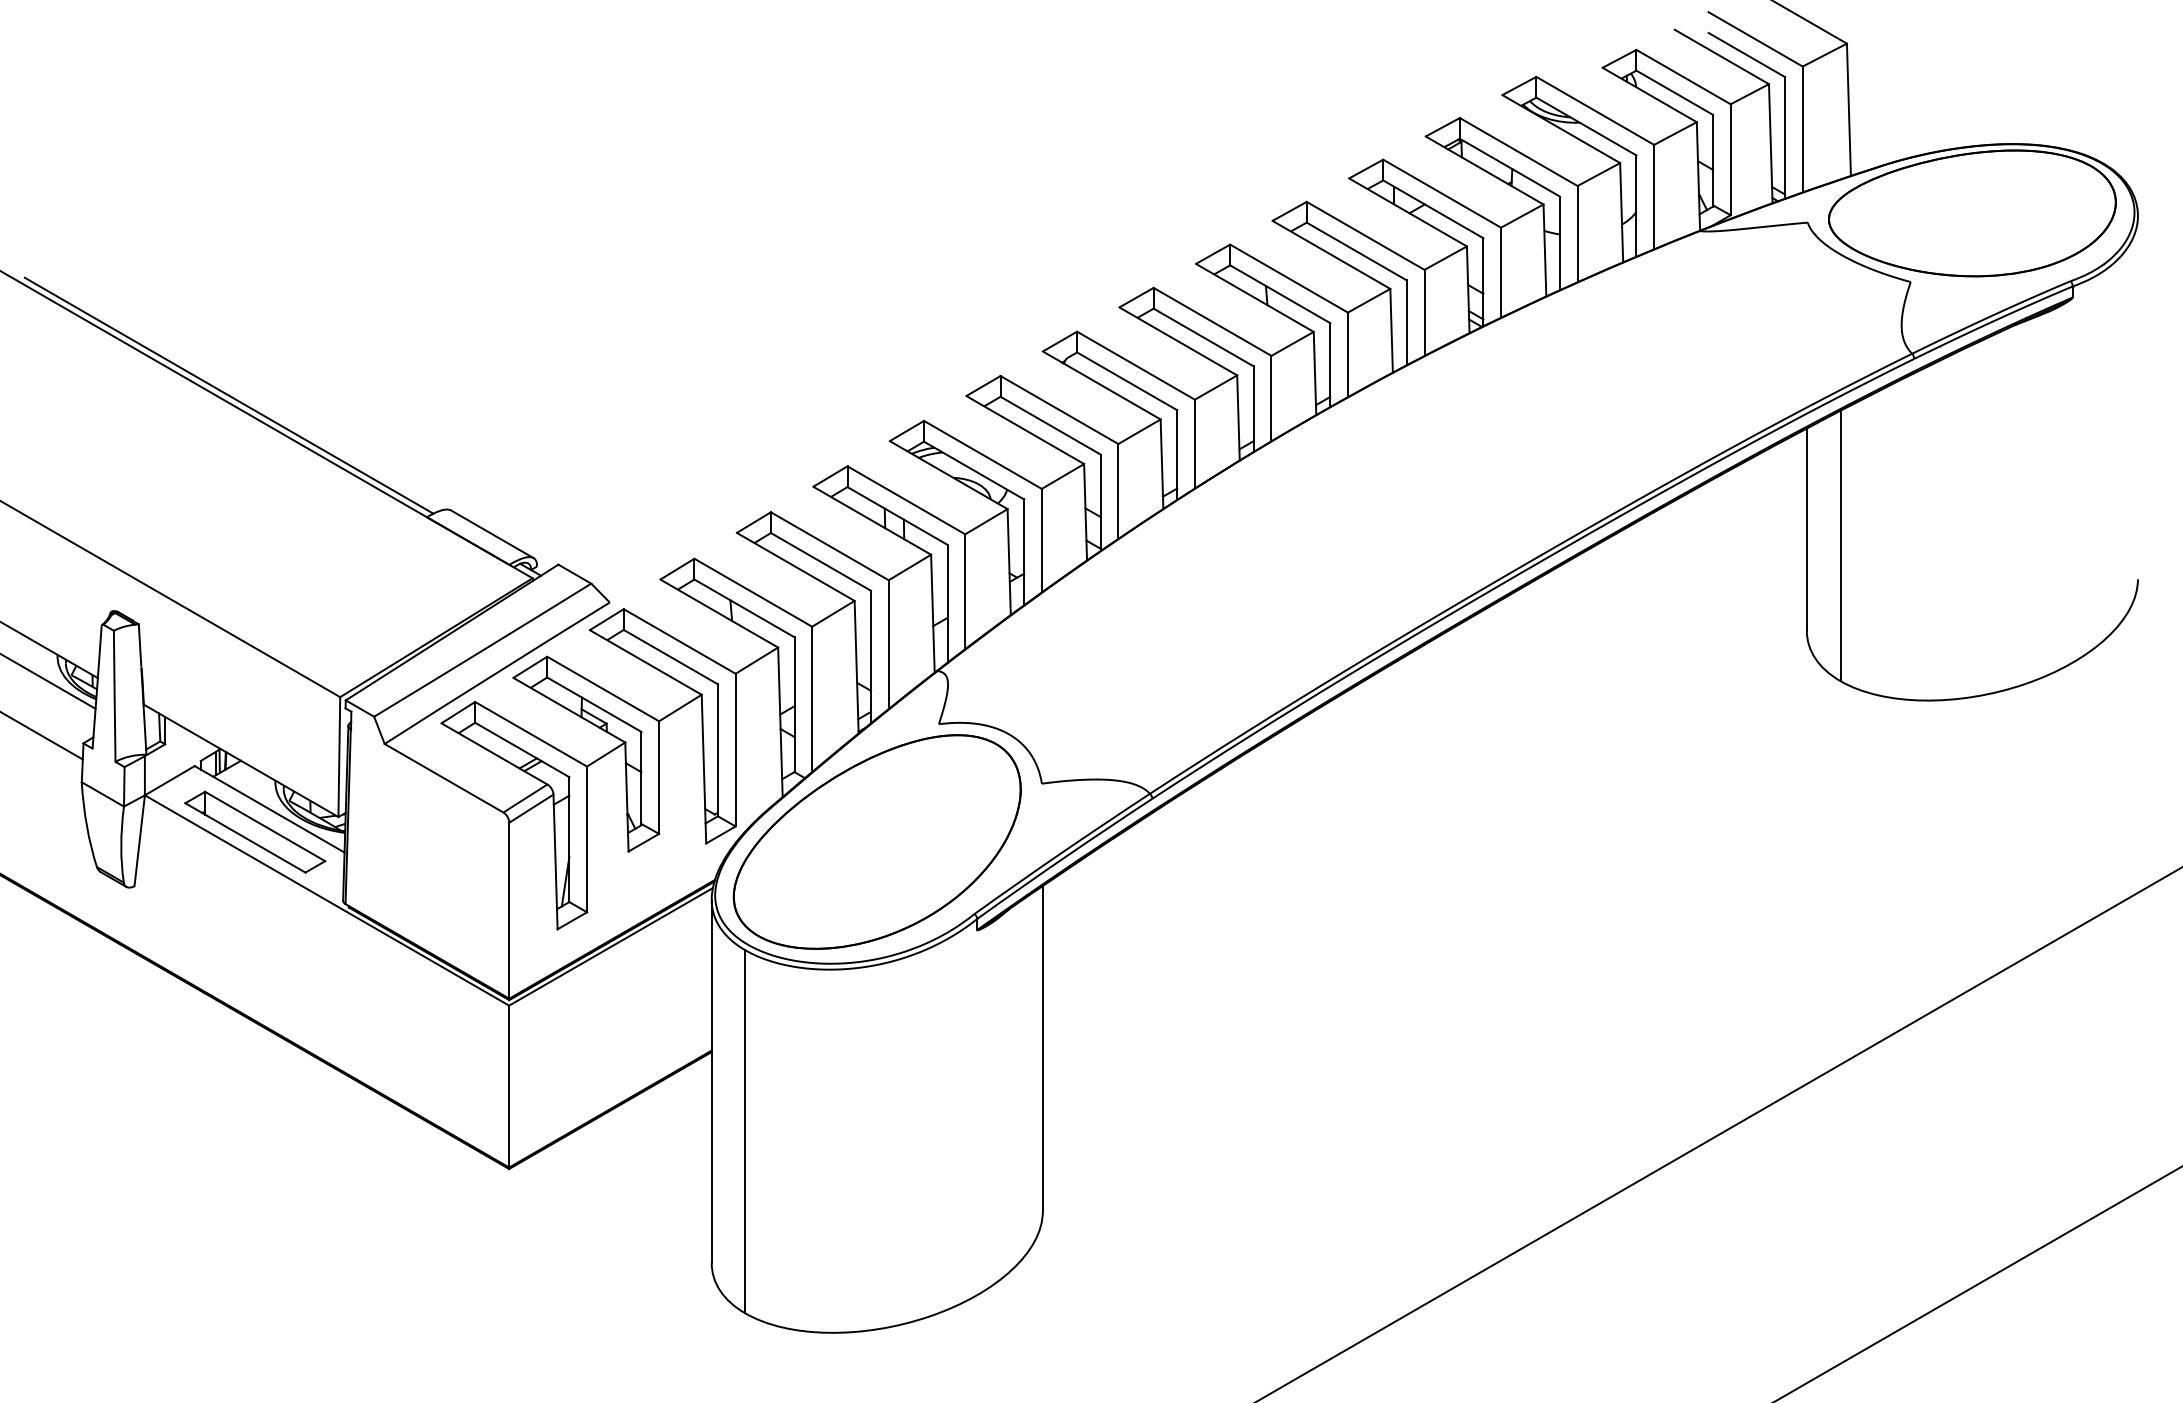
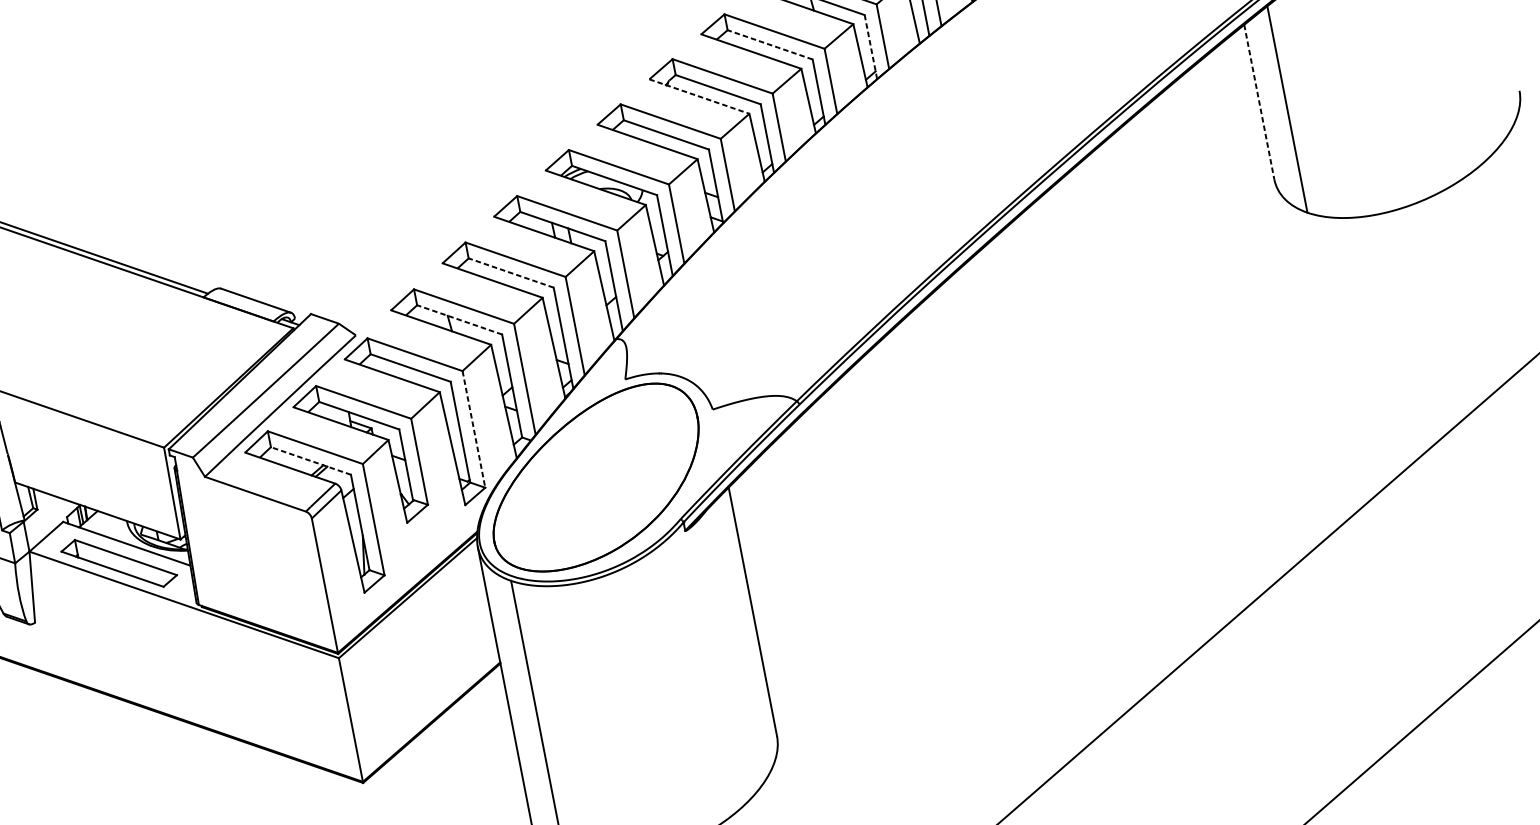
line: (1203, 337) -> (769, 44), solid -> dashed
line: (1330, 365) -> (871, 47), solid -> dashed
line: (1101, 385) -> (699, 96), solid -> dashed
line: (1806, 530) -> (1259, 102), solid -> dashed
line: (821, 561) -> (511, 272), solid -> dashed
line: (744, 608) -> (459, 319), solid -> dashed
line: (521, 749) -> (310, 460), solid -> dashed
line: (735, 750) -> (473, 429), solid -> dashed

